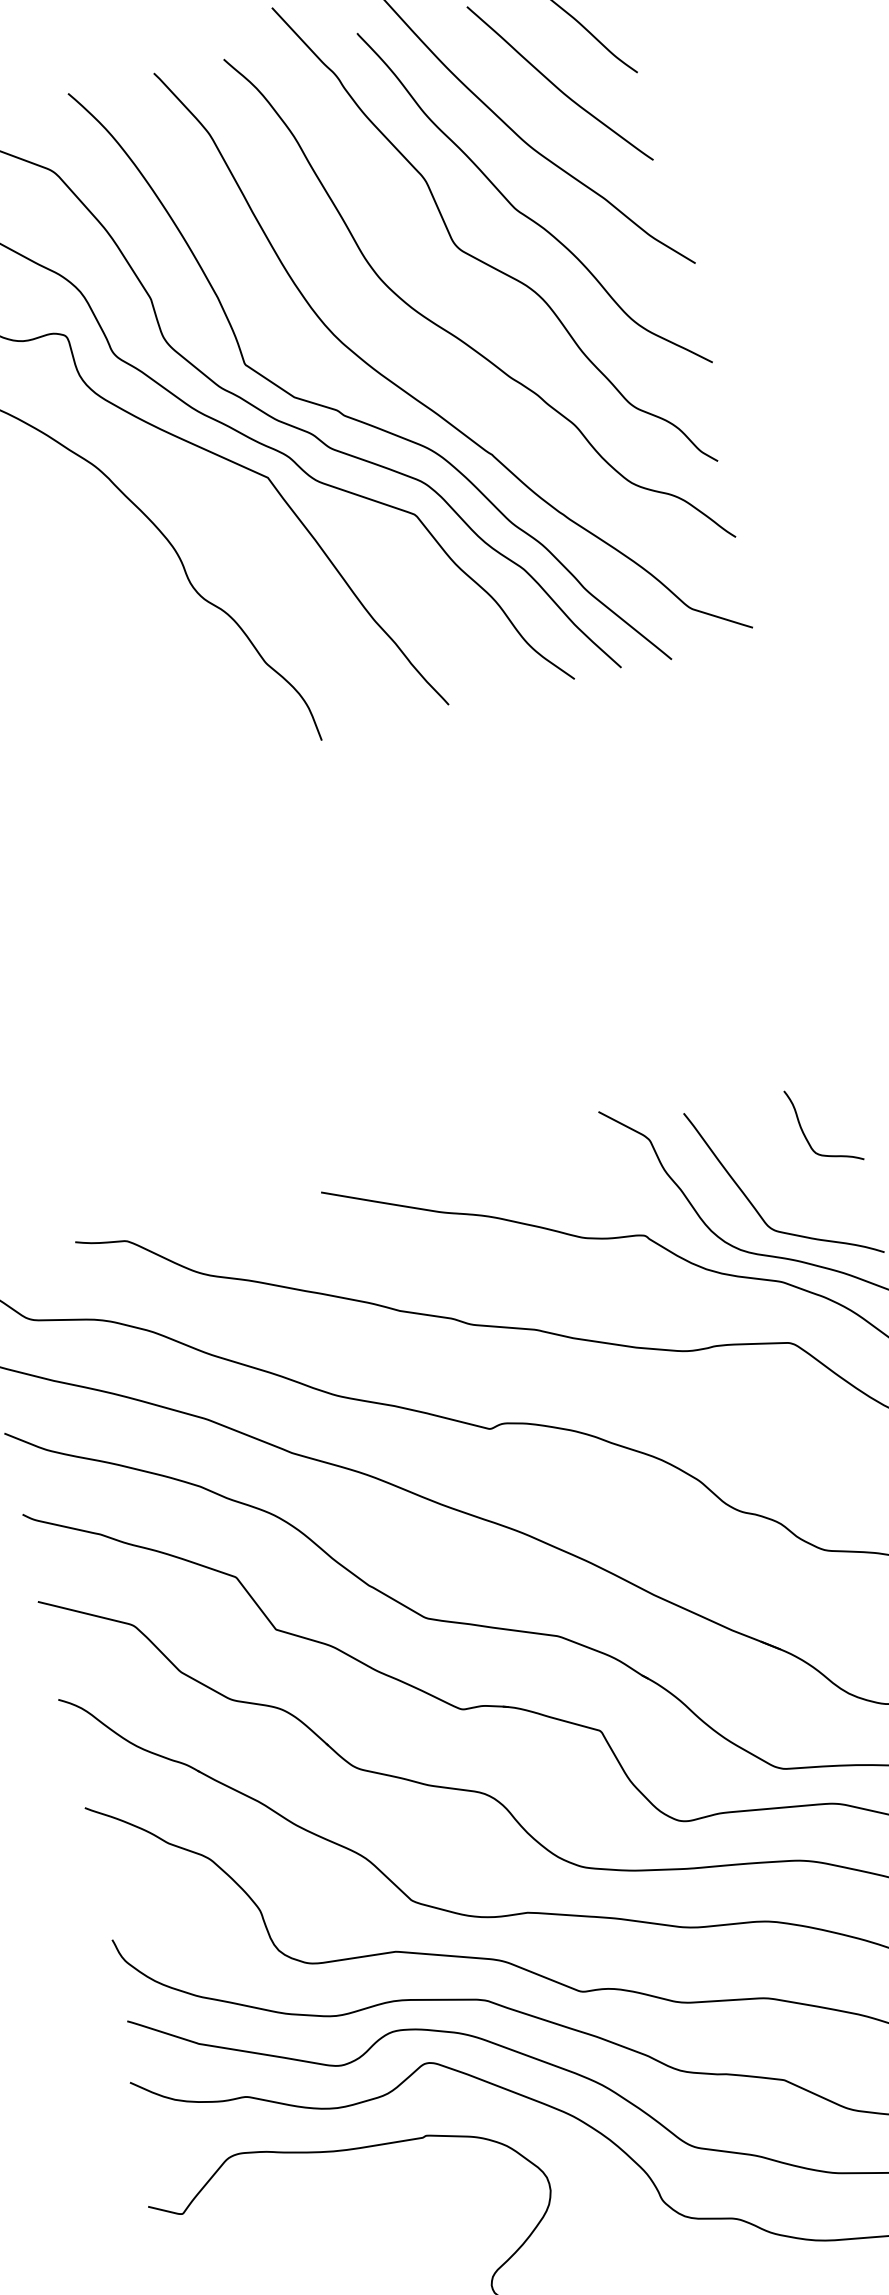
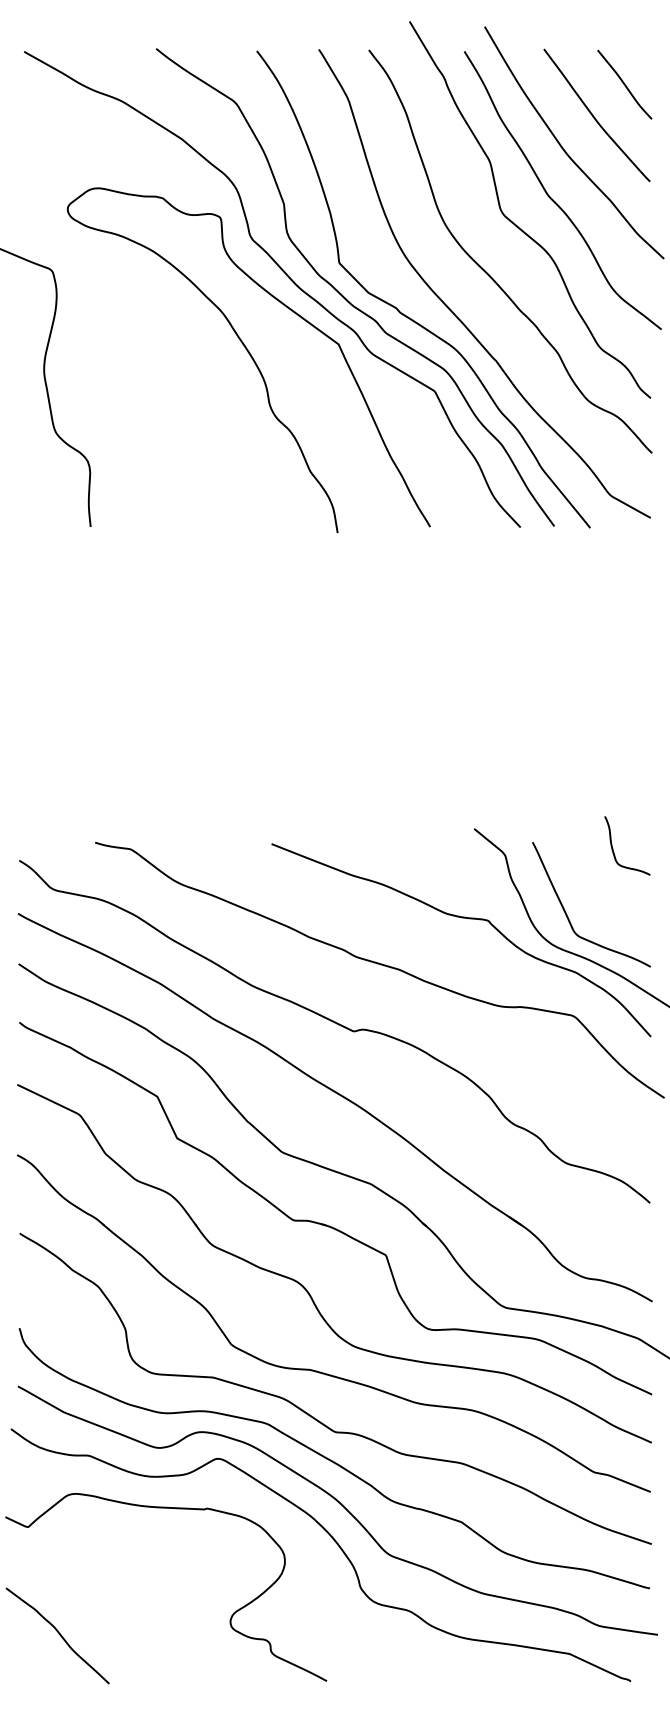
curve: (805, 1133) -> (613, 848), moved

